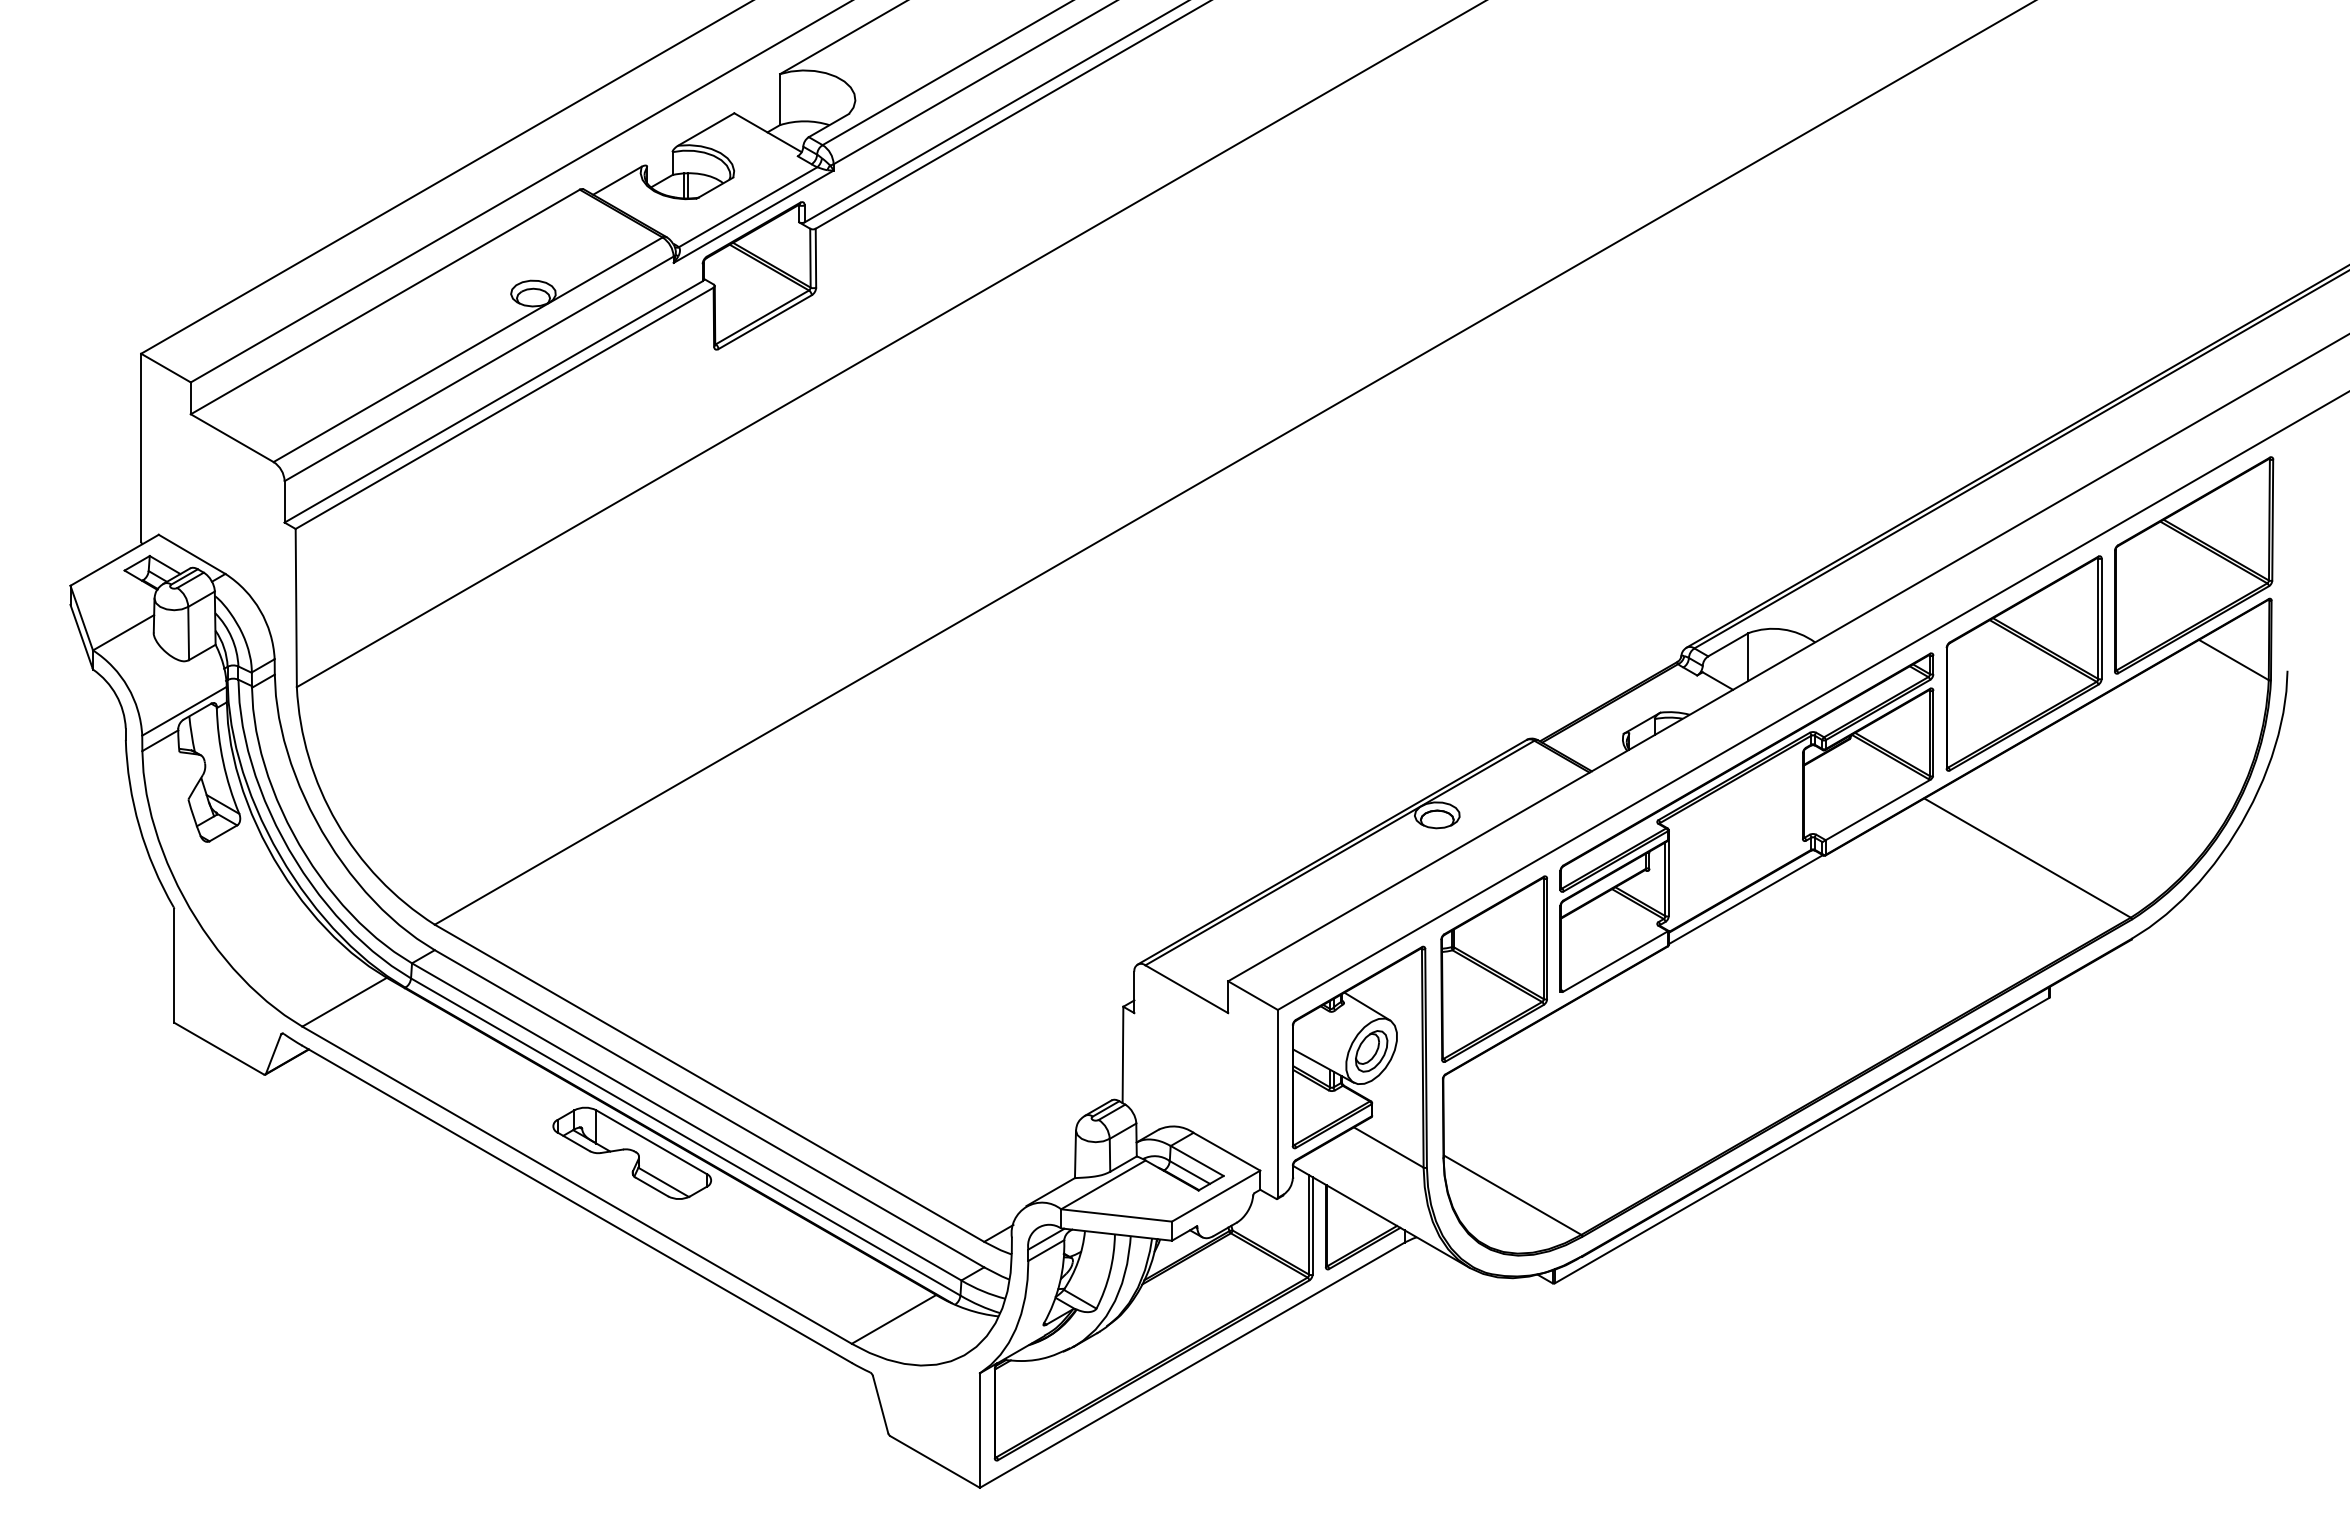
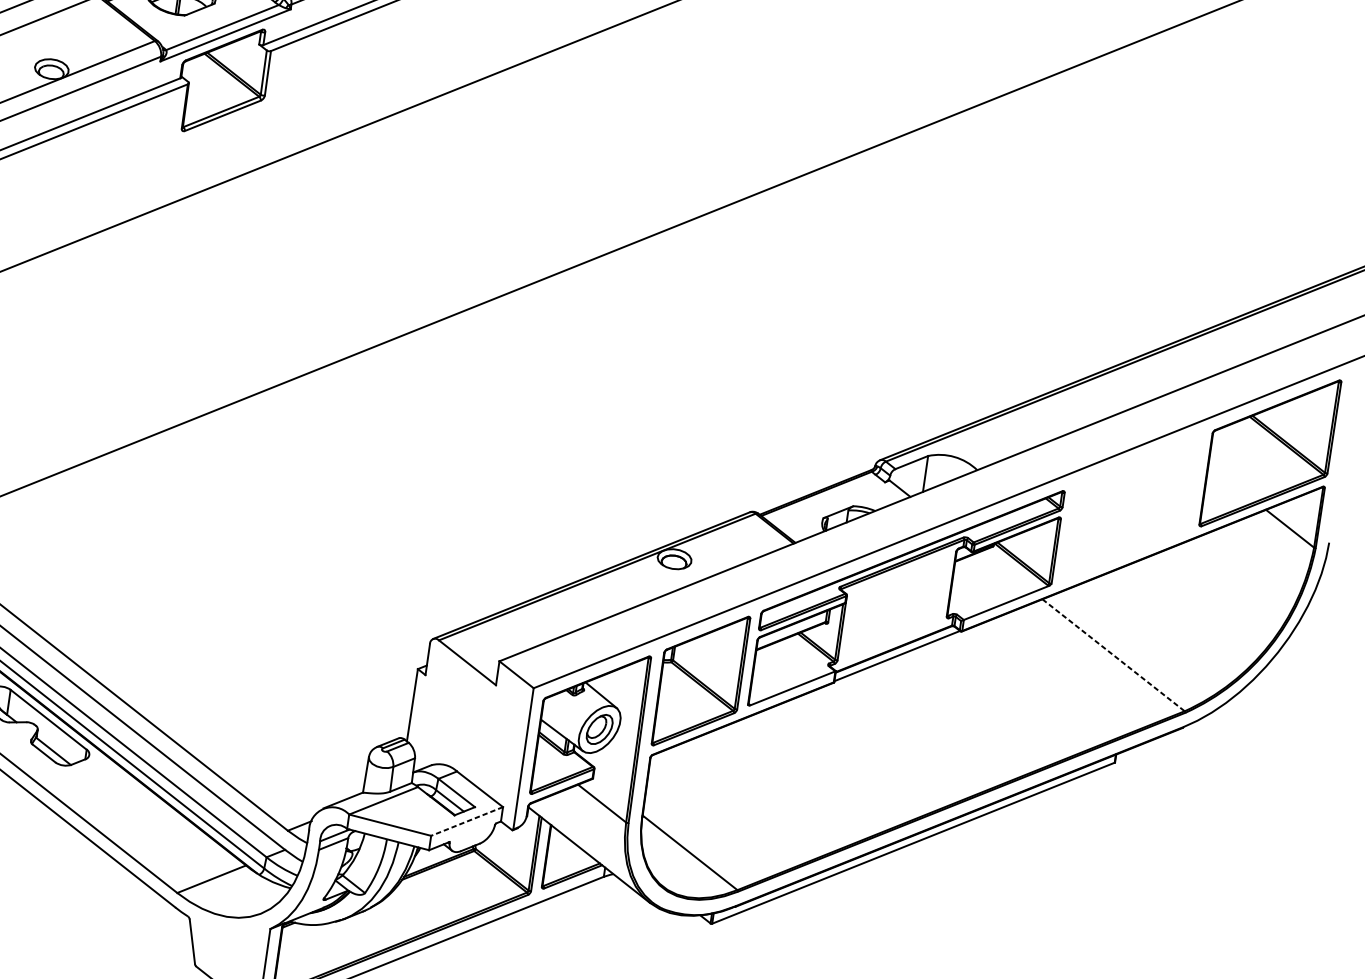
part: (2023, 663) -> (1131, 508), removed
line: (2028, 858) -> (1114, 655), solid -> dashed
line: (1216, 1196) -> (467, 821), solid -> dashed

